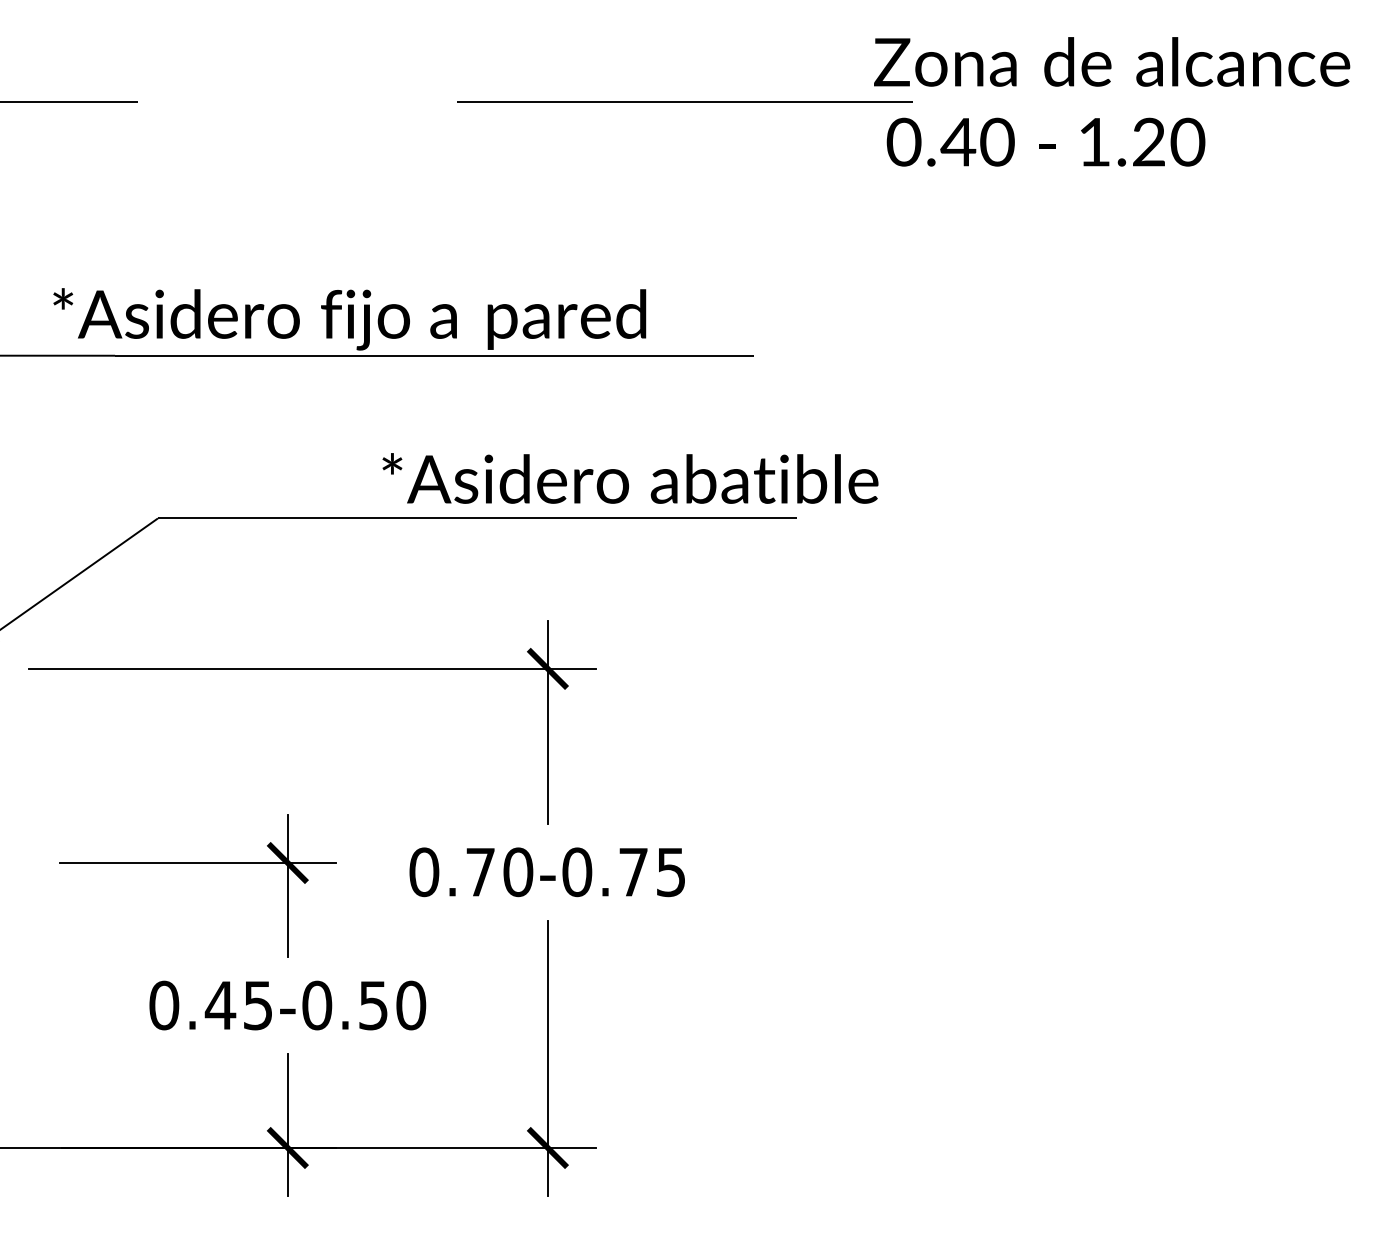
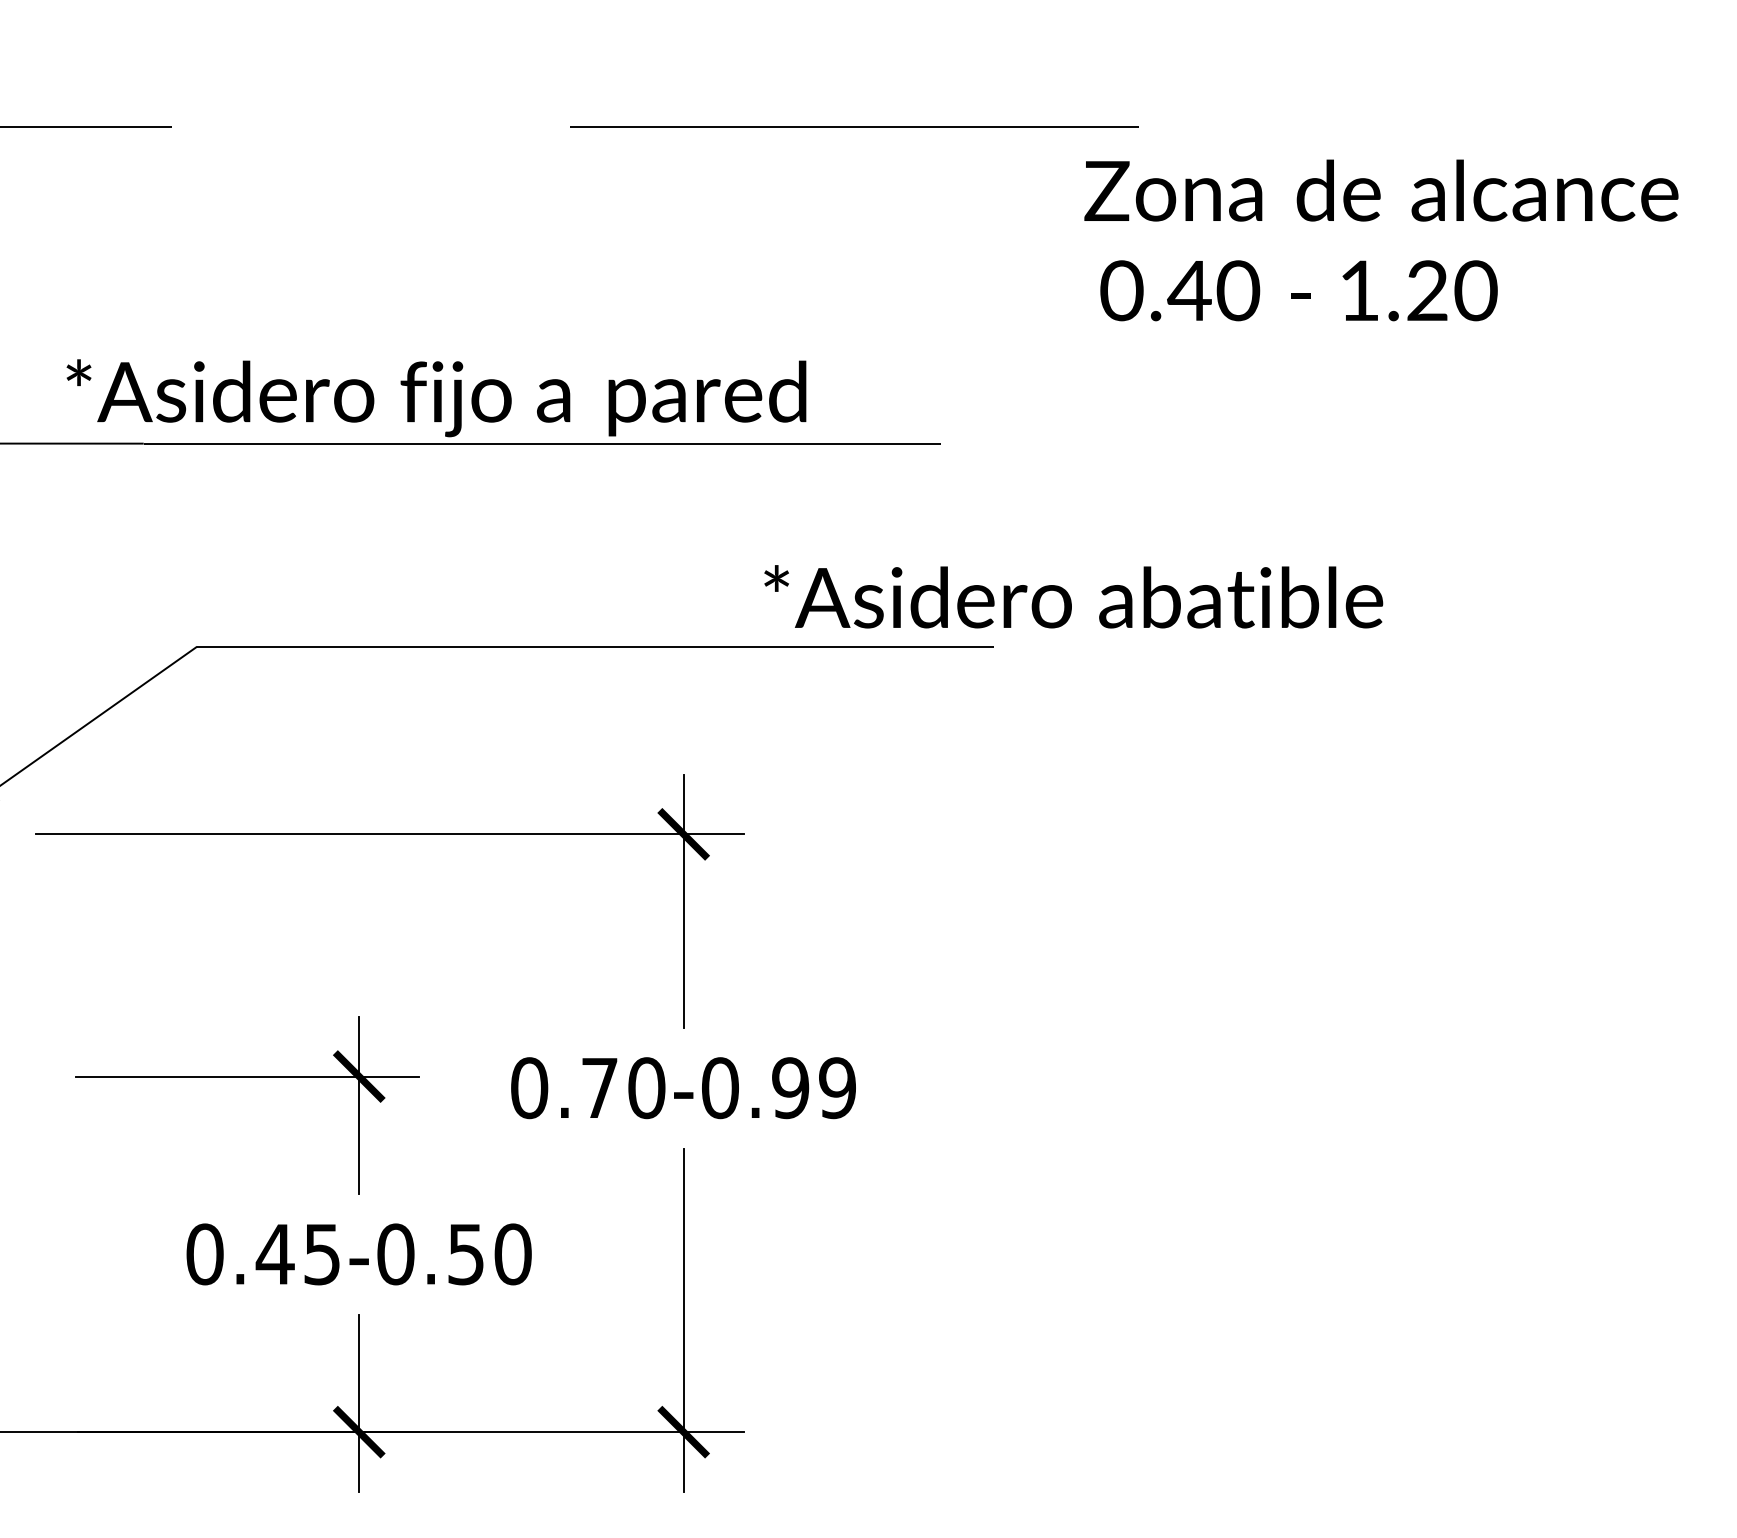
text: (1112, 101) -> (1381, 239), moved
text: (630, 478) -> (1073, 596), moved
text: (651, 872) -> (812, 1088), 0.70-0.75 -> 0.70-0.99

